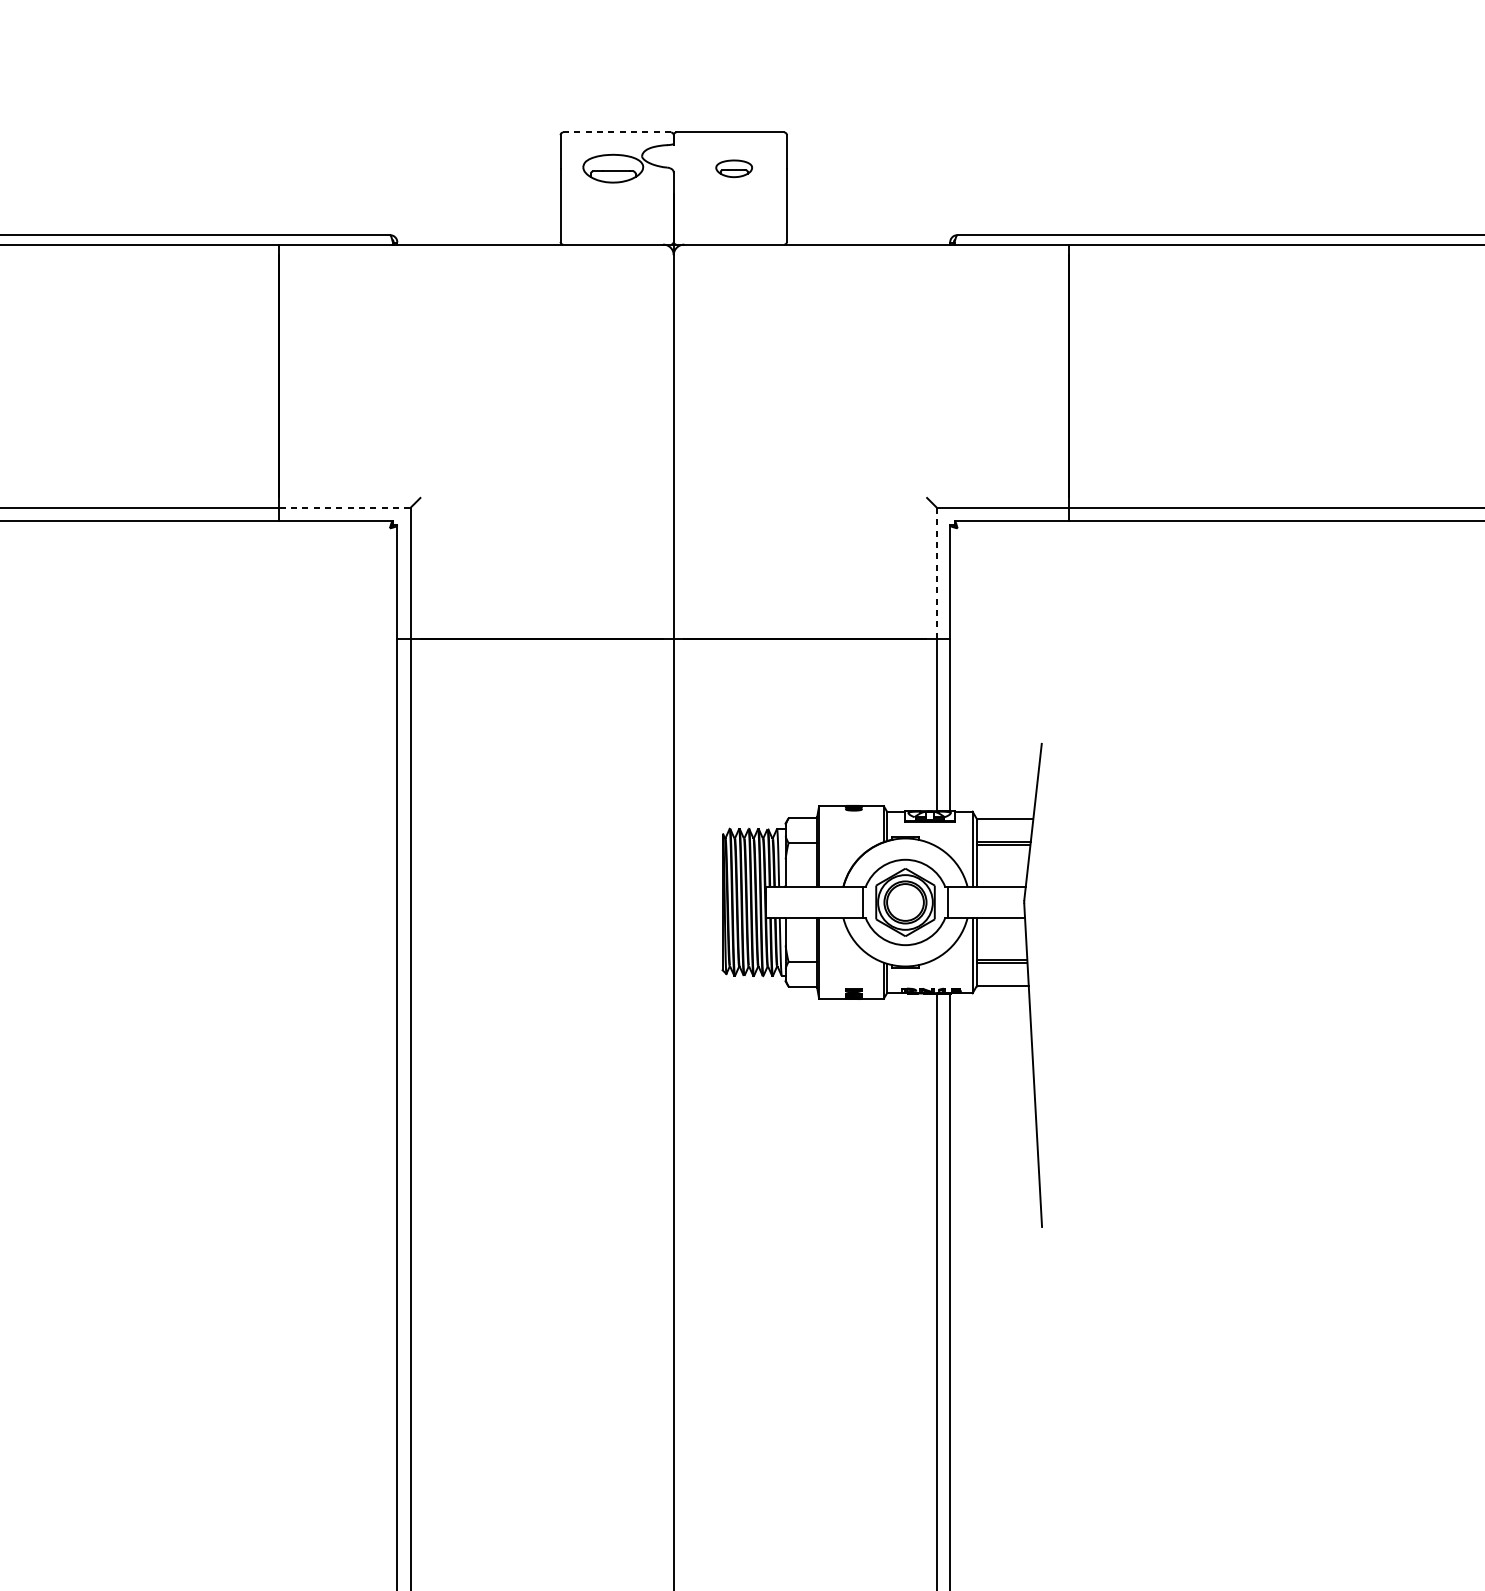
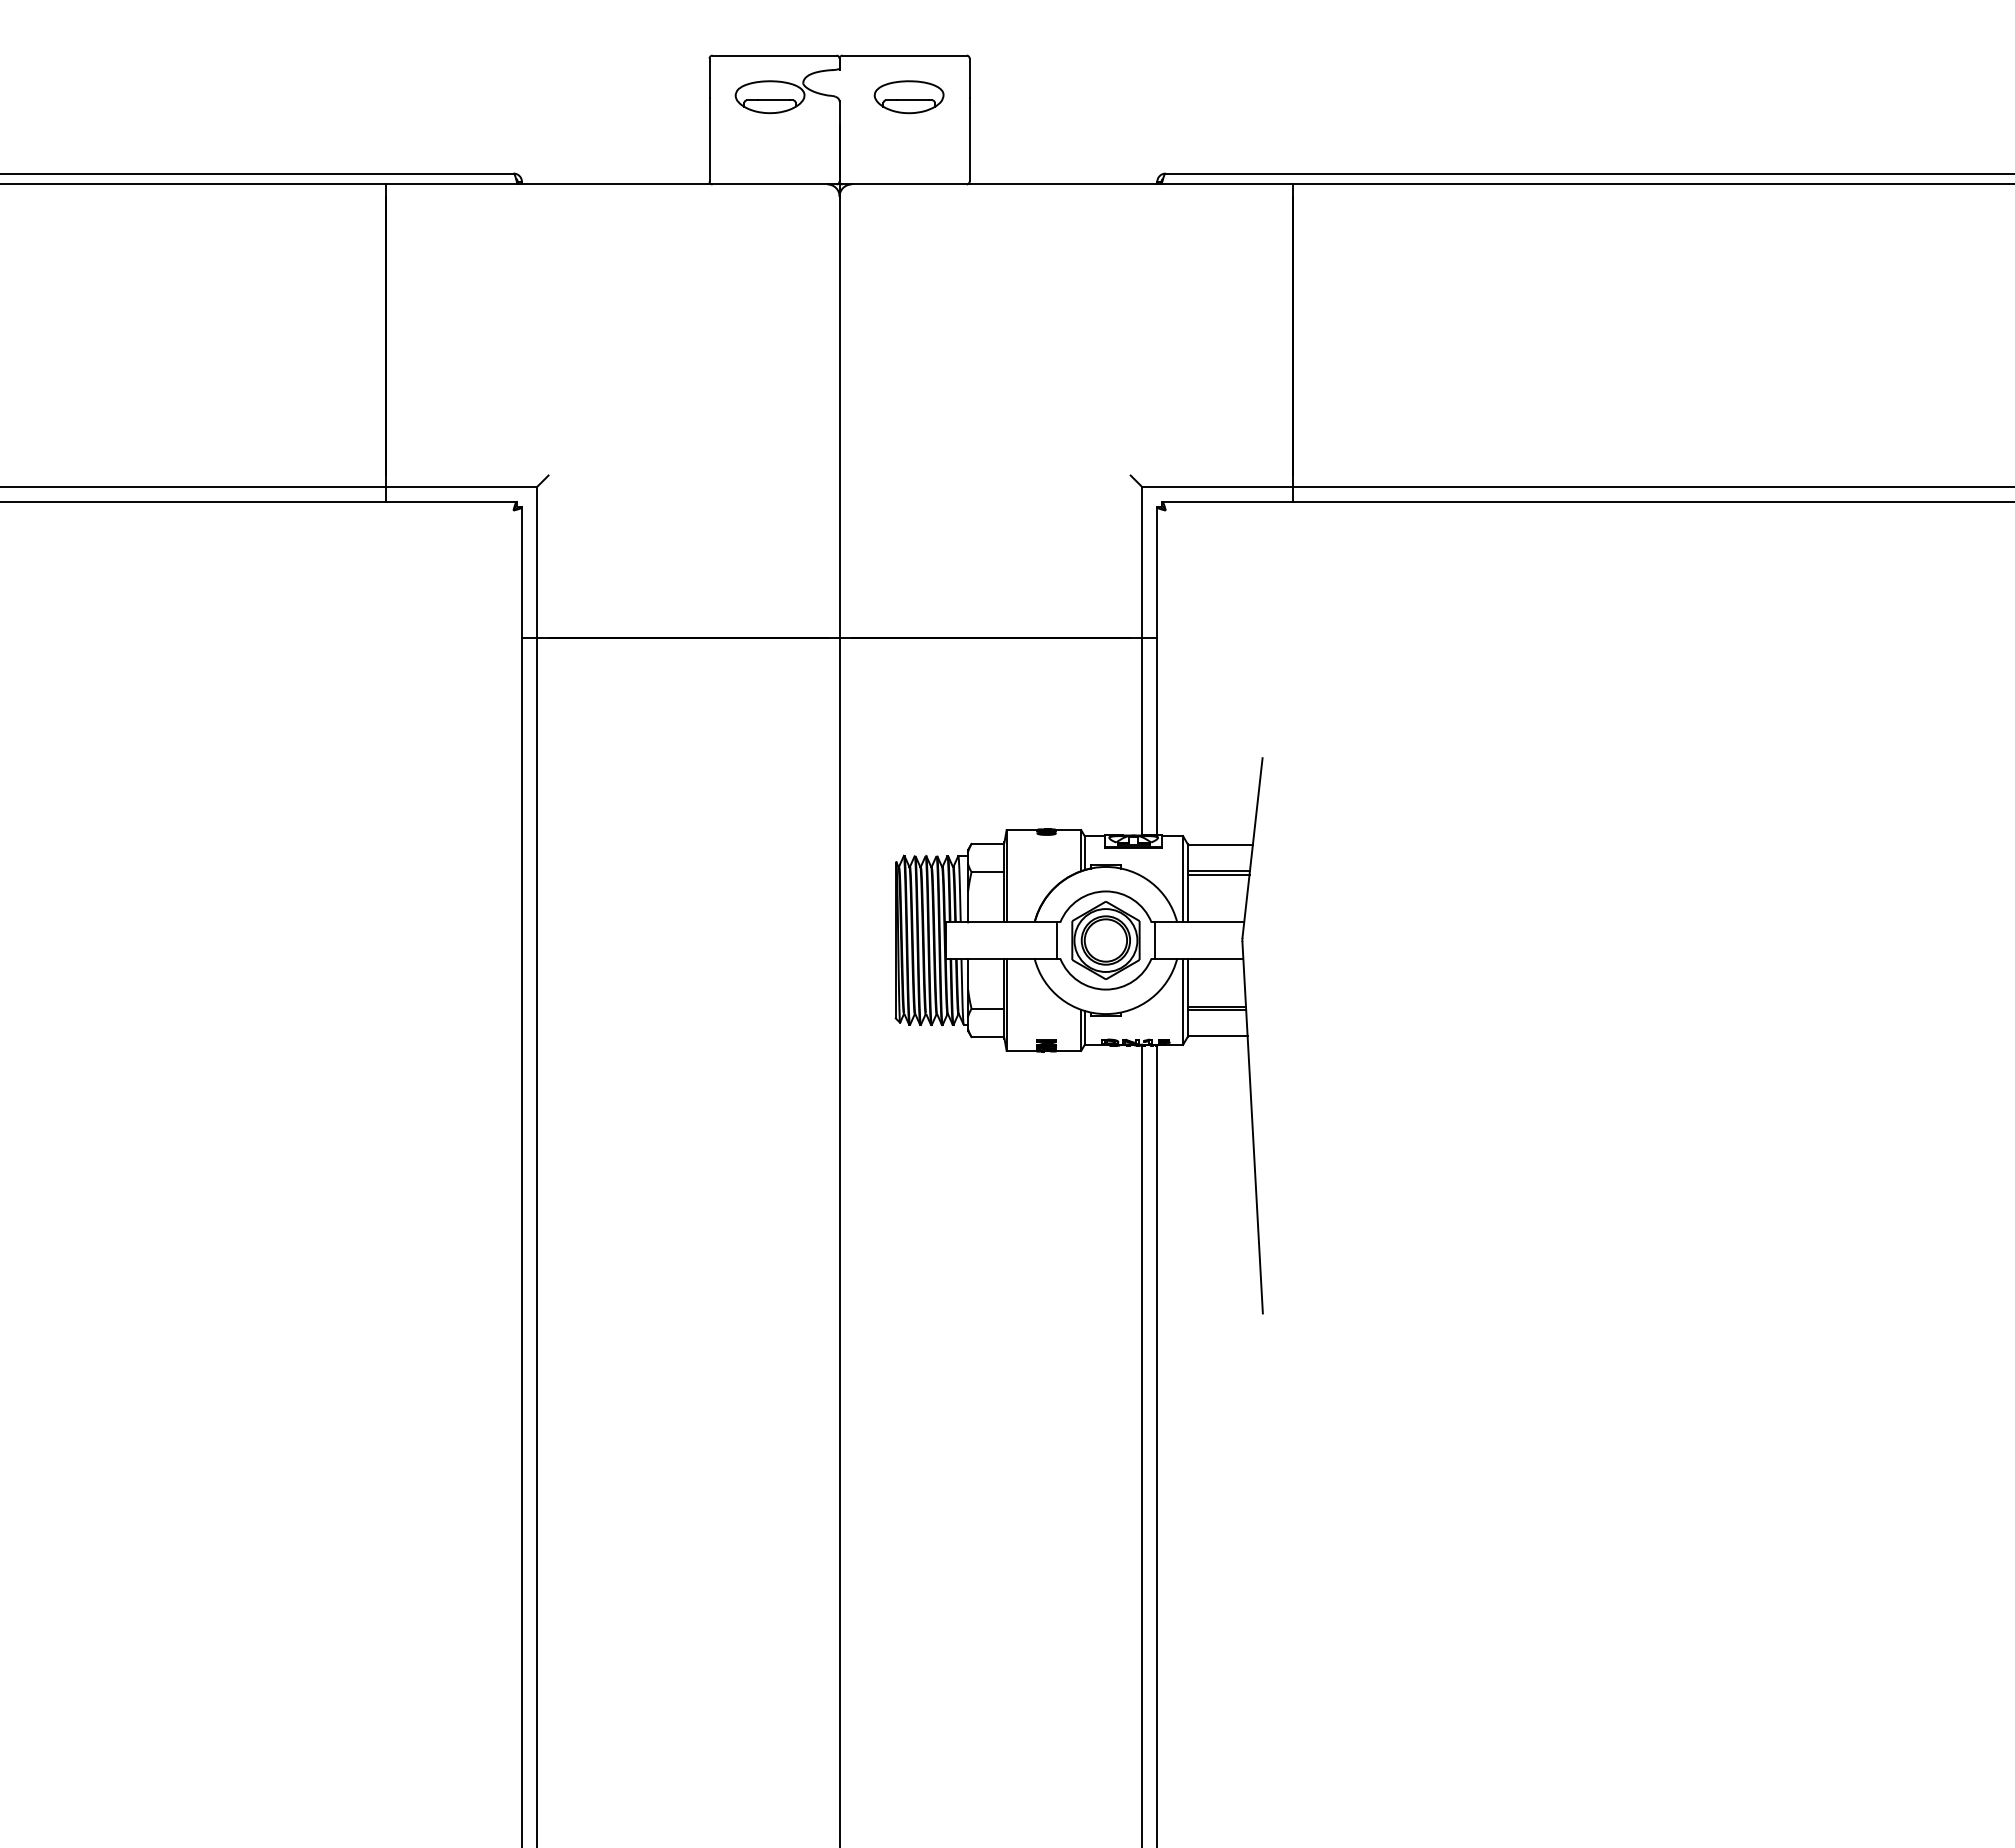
line: (617, 132) -> (774, 55), dashed -> solid
part: (733, 168) -> (908, 97), size x1.67
line: (344, 507) -> (461, 486), dashed -> solid
line: (937, 573) -> (1142, 562), dashed -> solid

